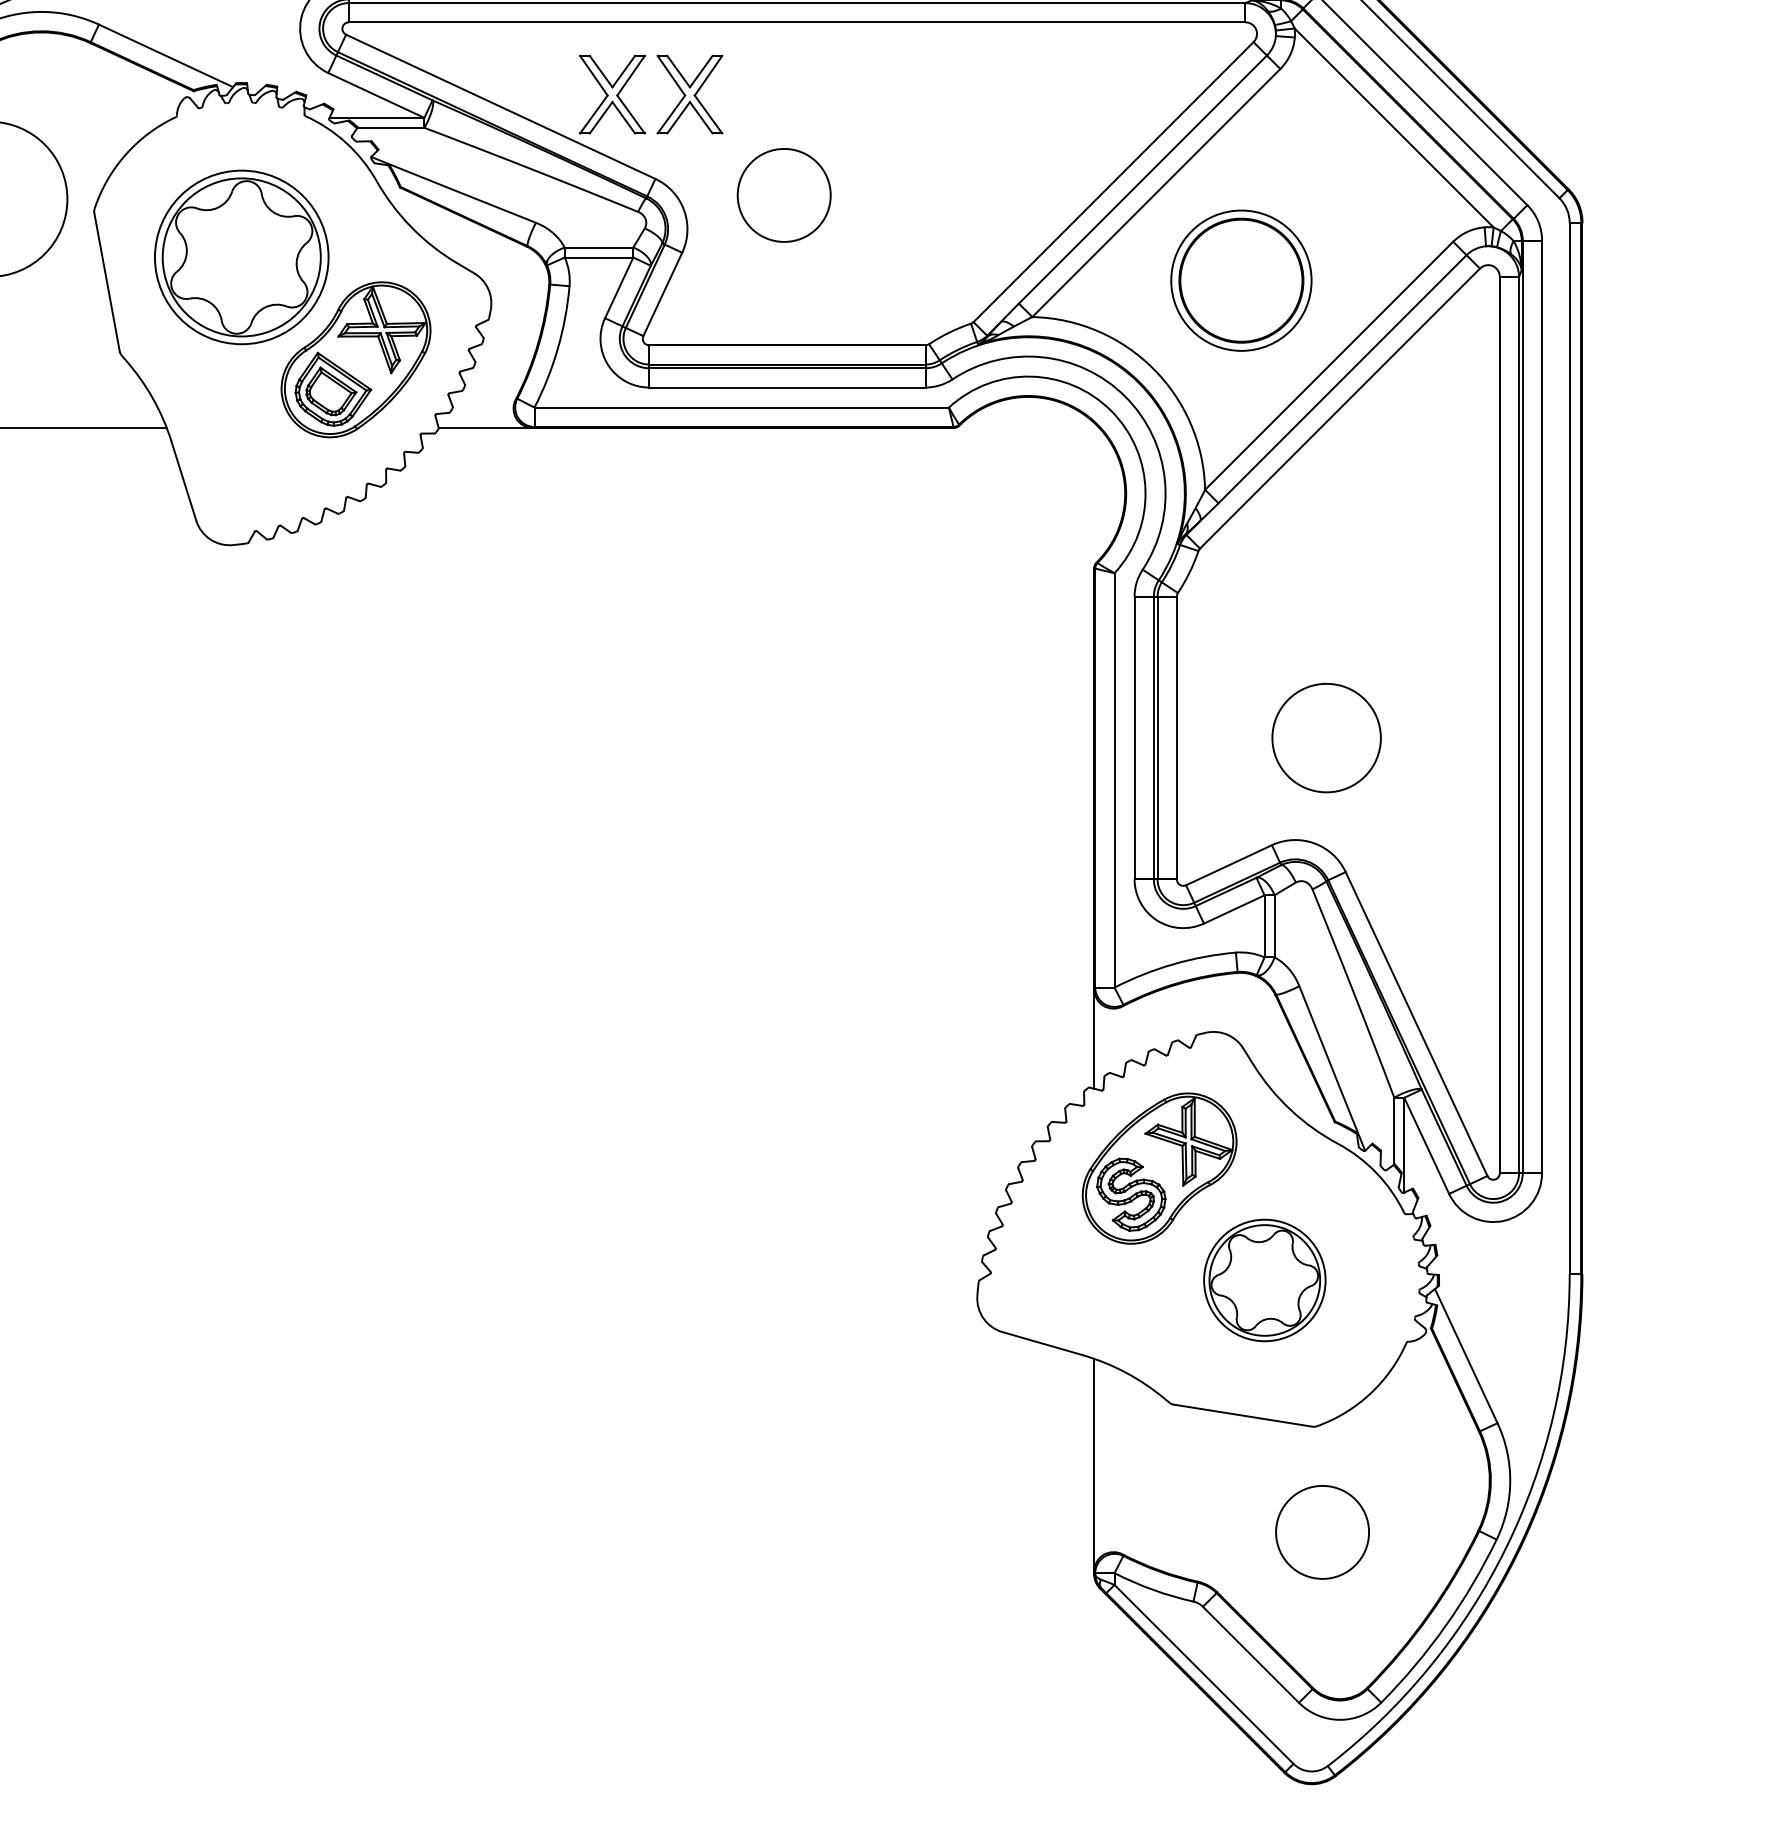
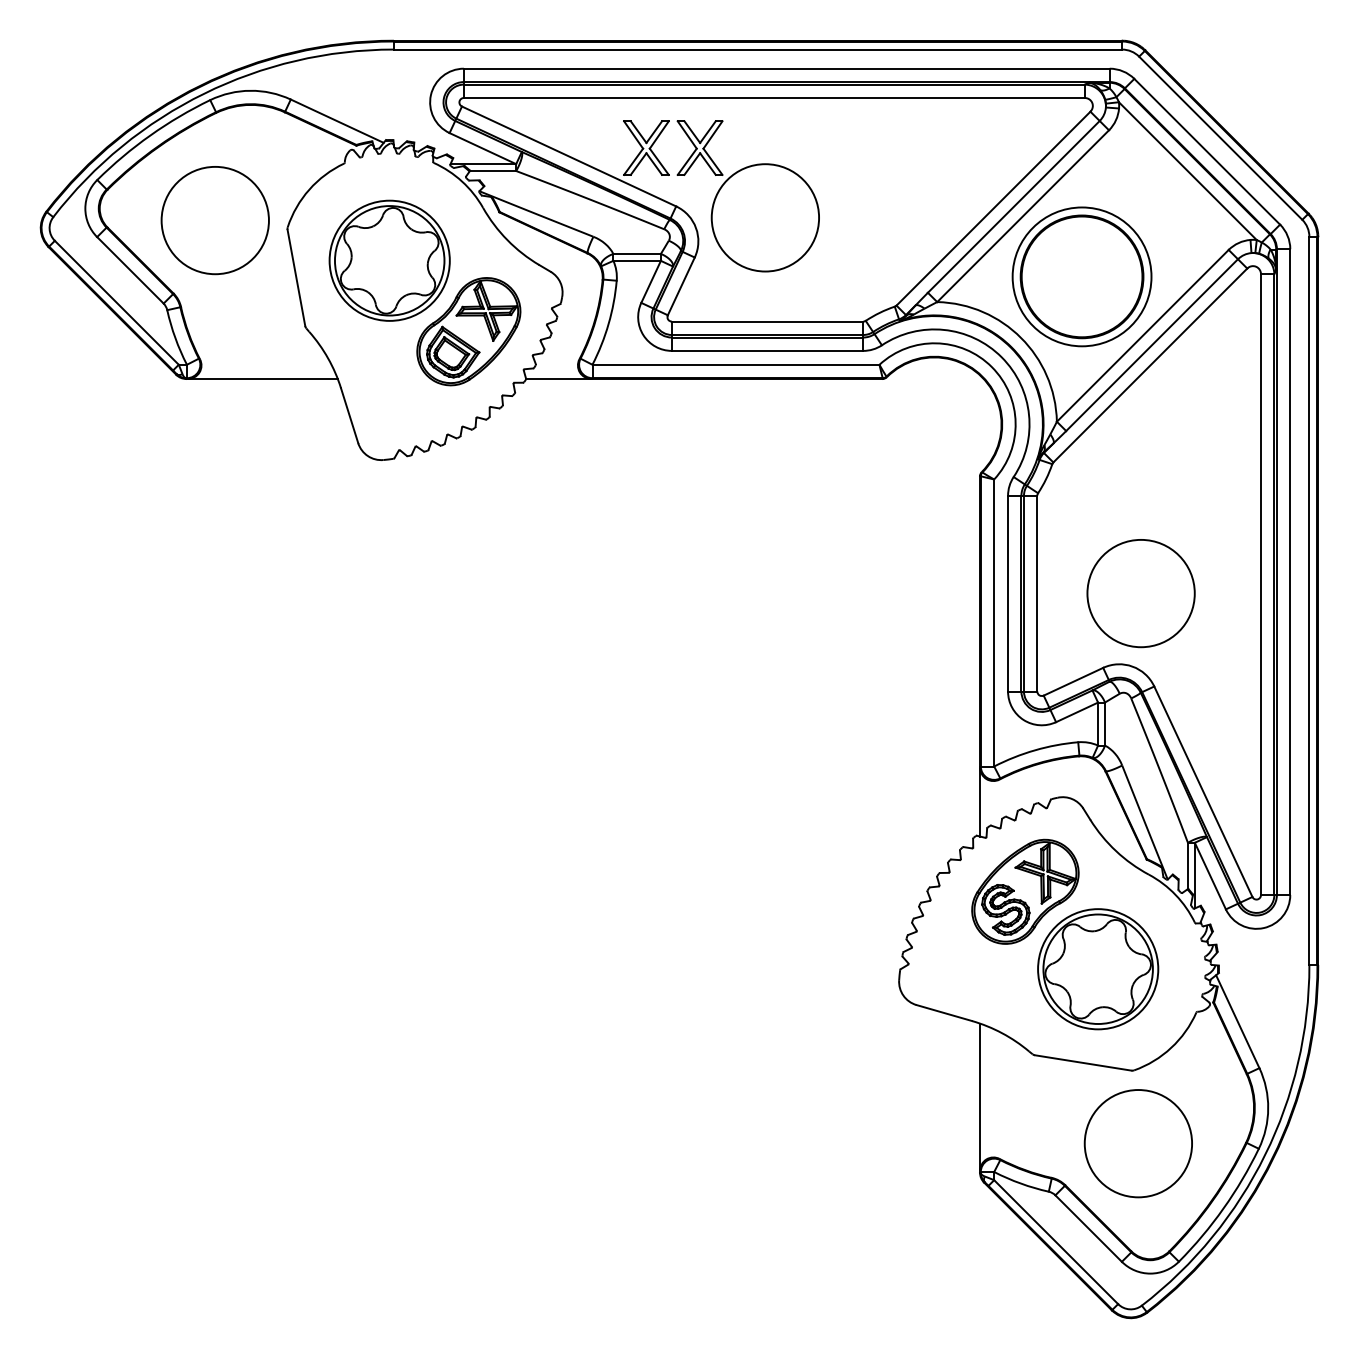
circle: (784, 194) -> (765, 217), size x1.67
part: (1240, 280) -> (1081, 276), size x1.43
circle: (1325, 737) -> (1140, 593), size x1.43
part: (1265, 1280) -> (1098, 969), size x1.43
circle: (1321, 1531) -> (1137, 1143), size x1.67

